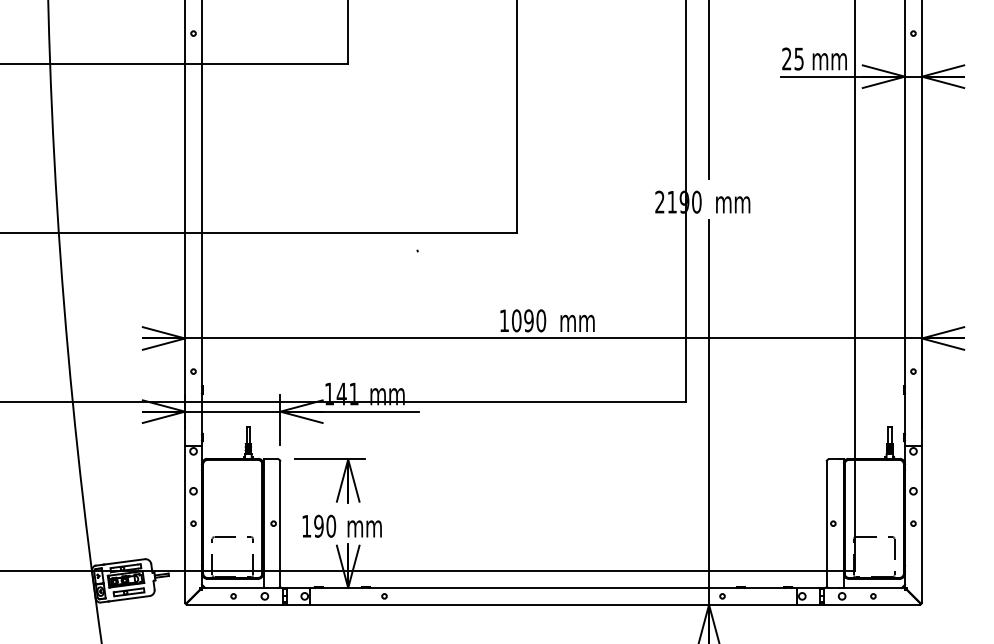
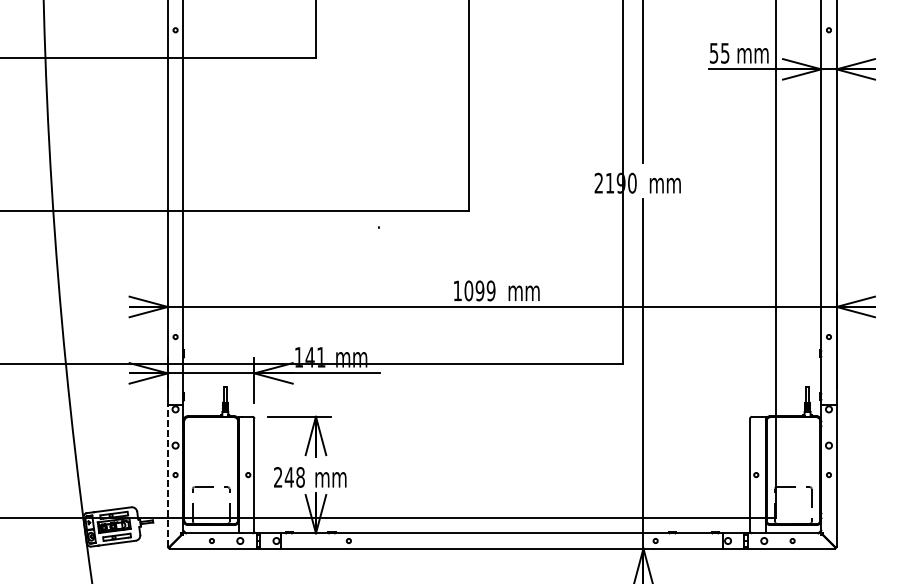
text: (786, 58) -> (713, 52), 25 -> 55
text: (540, 320) -> (490, 290), 1090 -> 1099
line: (185, 523) -> (168, 474), solid -> dashed
text: (319, 525) -> (289, 476), 190 -> 248

